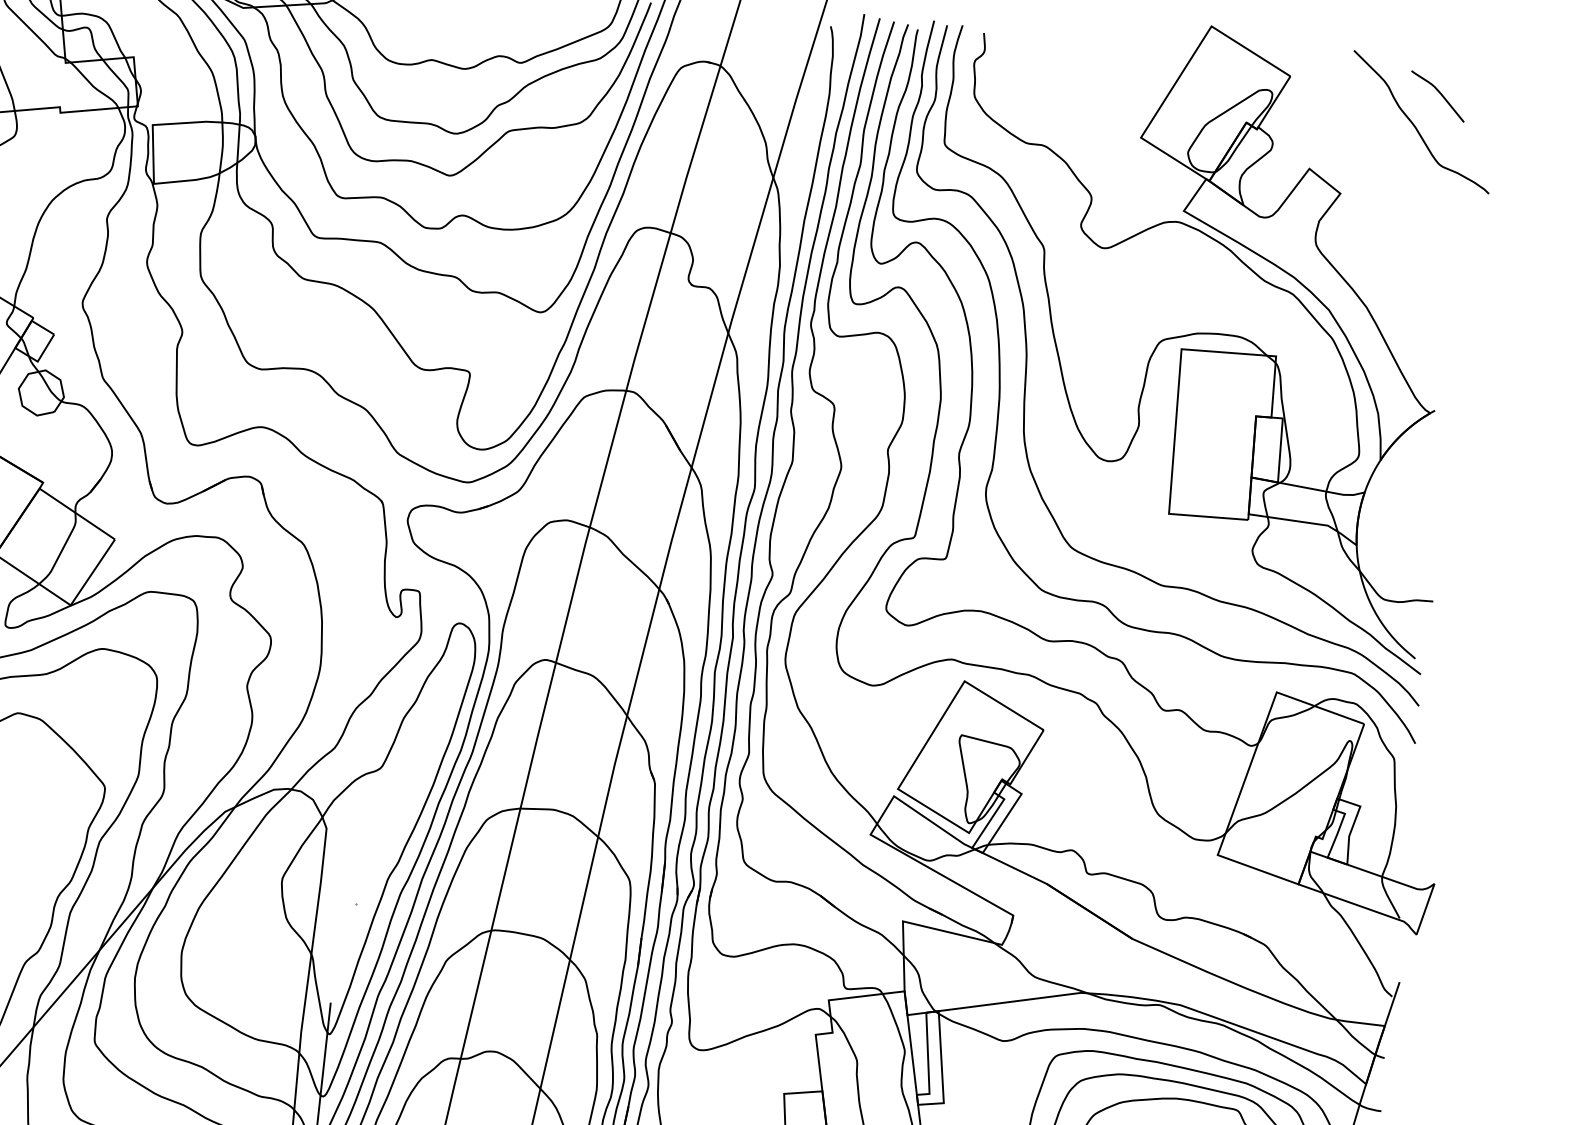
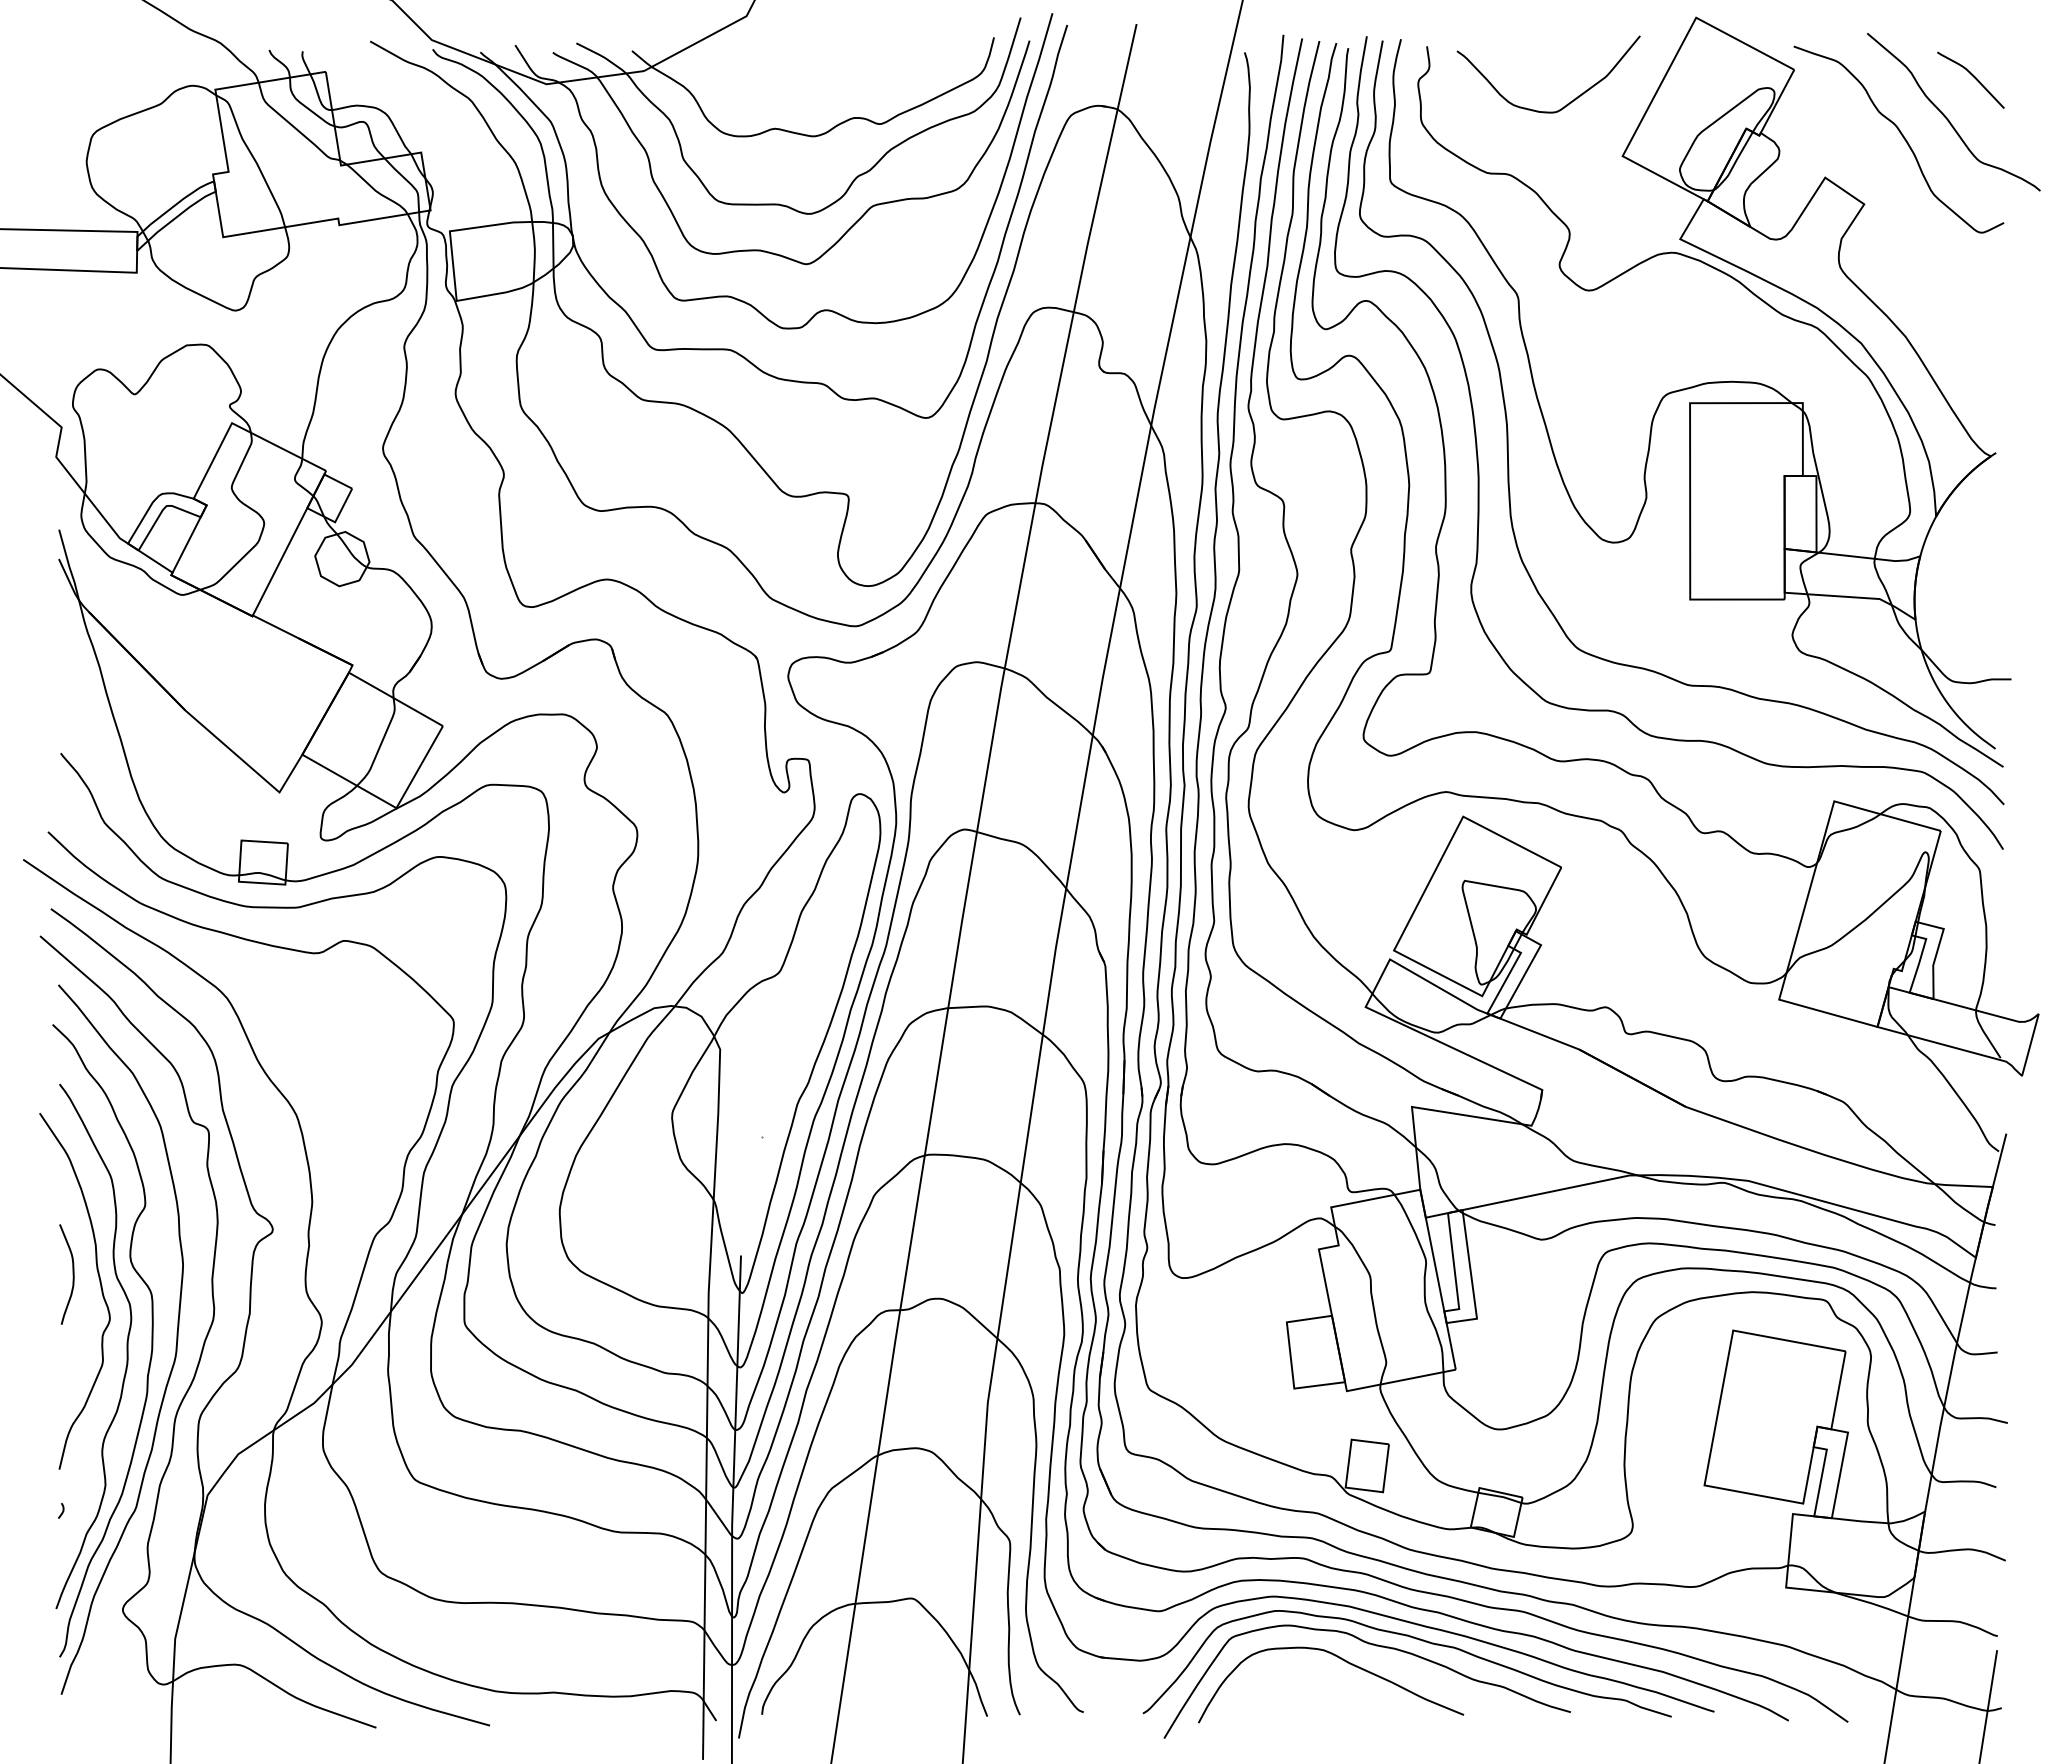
curve: (1098, 90) -> (1567, 103), added
curve: (1376, 140) -> (1902, 137), added

